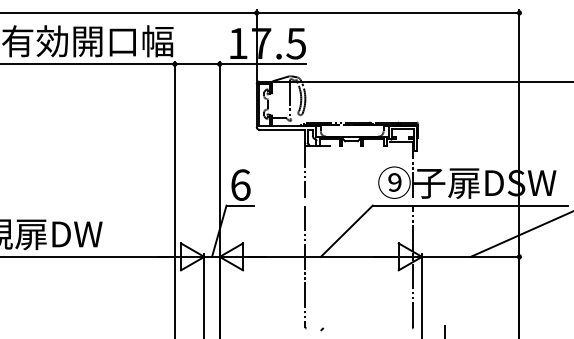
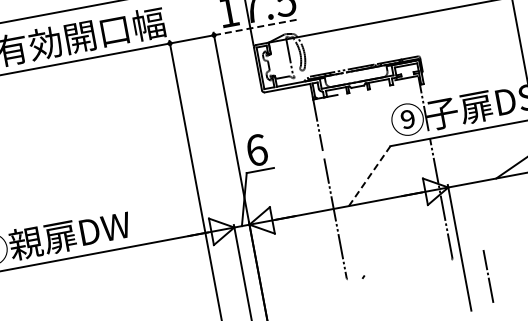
line: (262, 64) -> (256, 27), solid -> dashed
line: (347, 230) -> (370, 175), solid -> dashed

